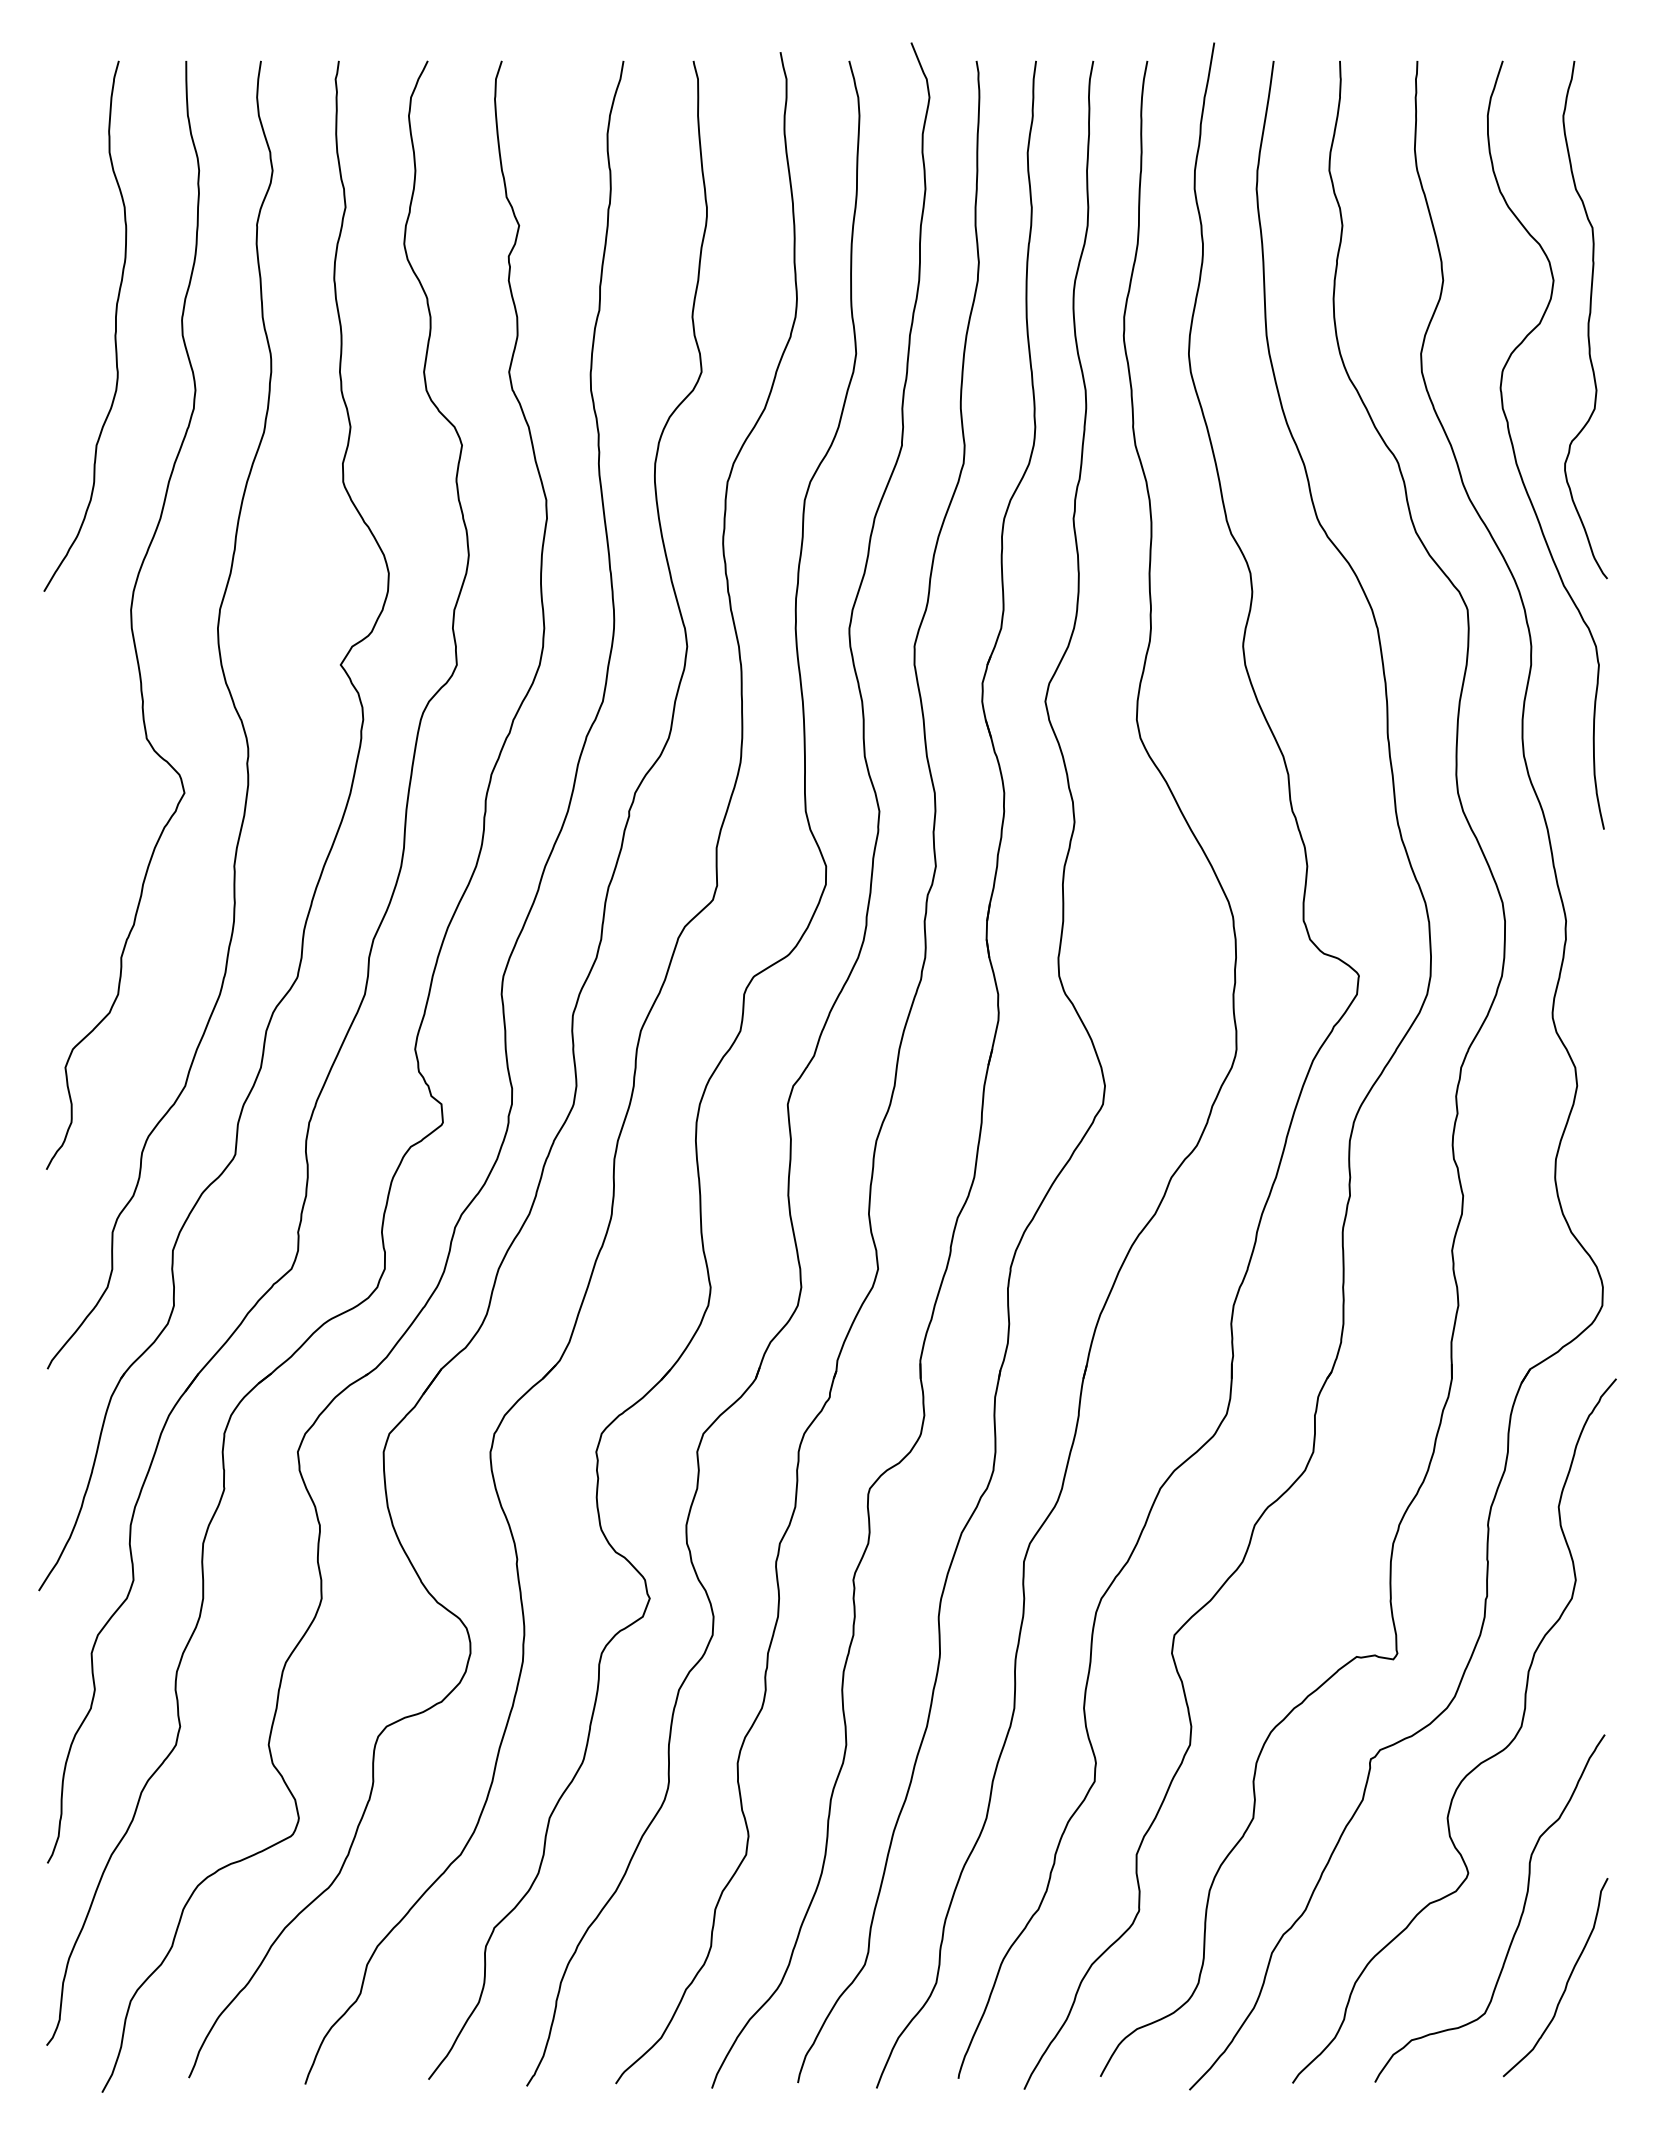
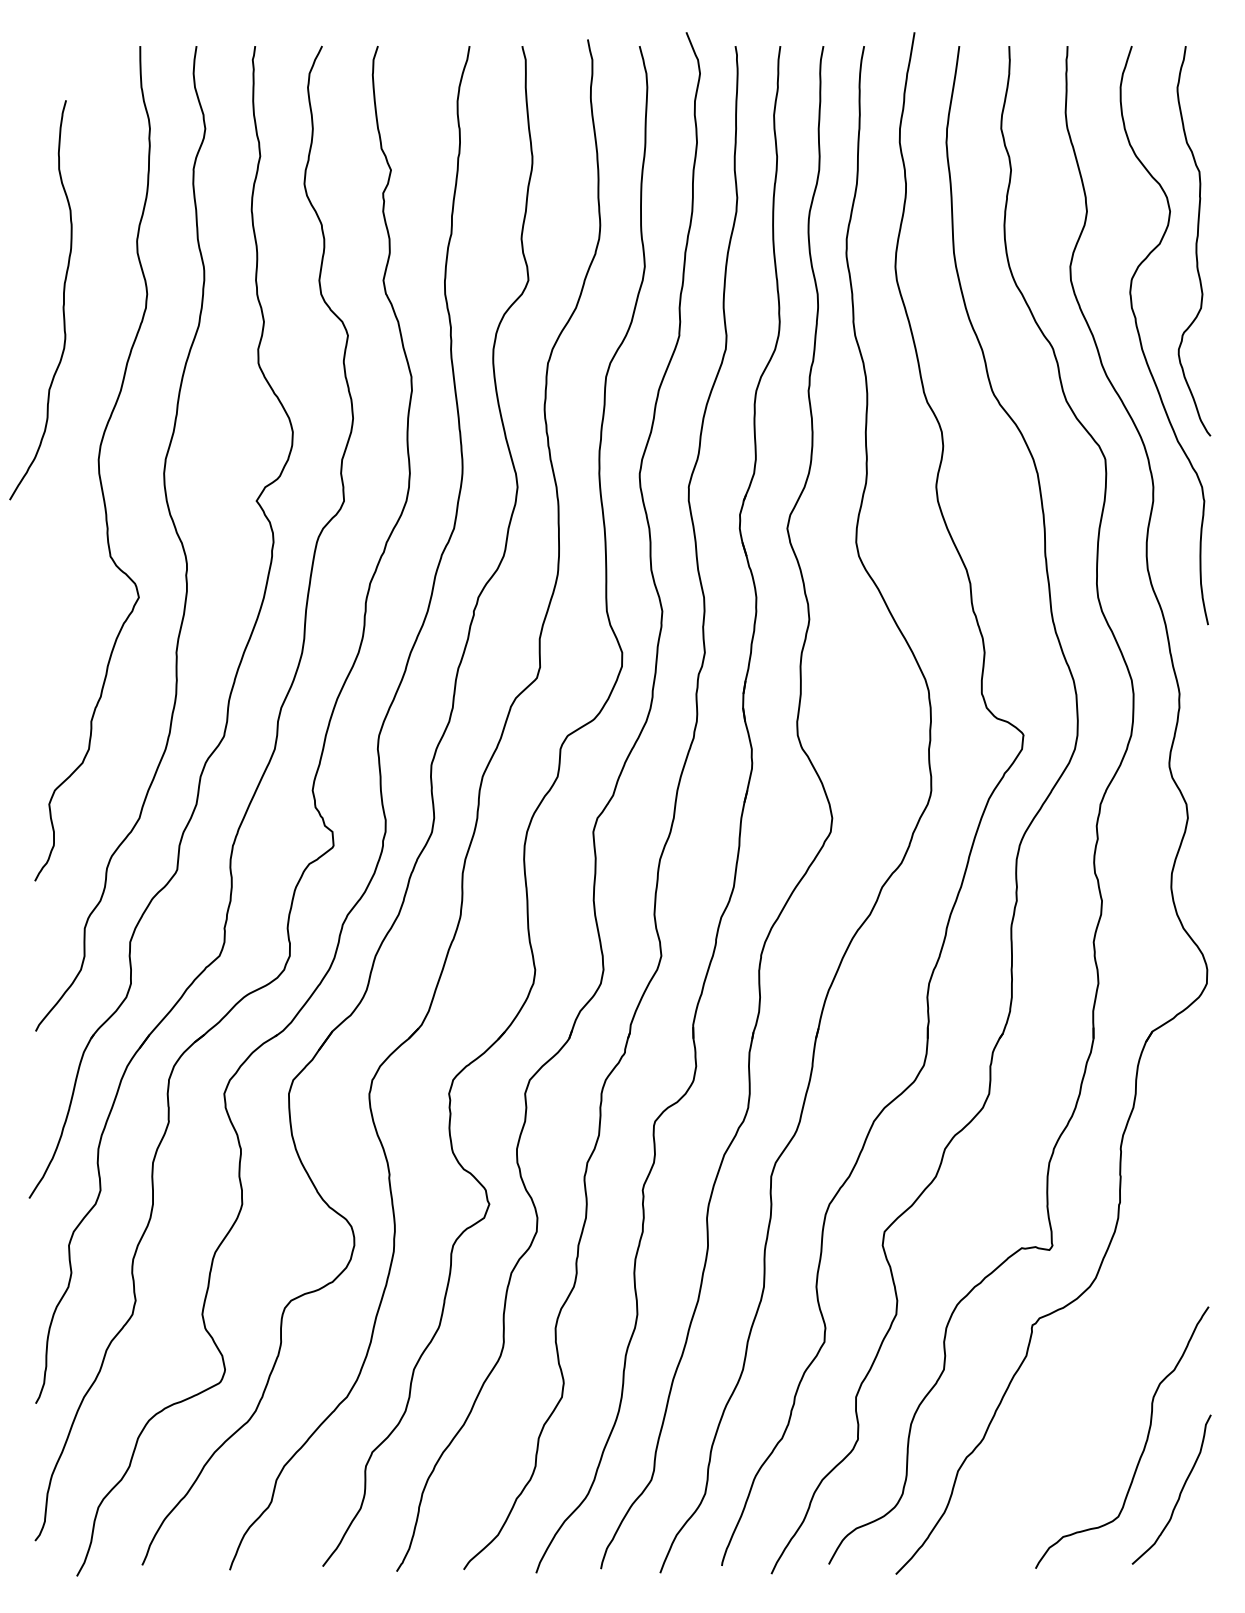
curve: (114, 332) -> (62, 304), moved
curve: (1481, 1761) -> (1115, 1326), removed

